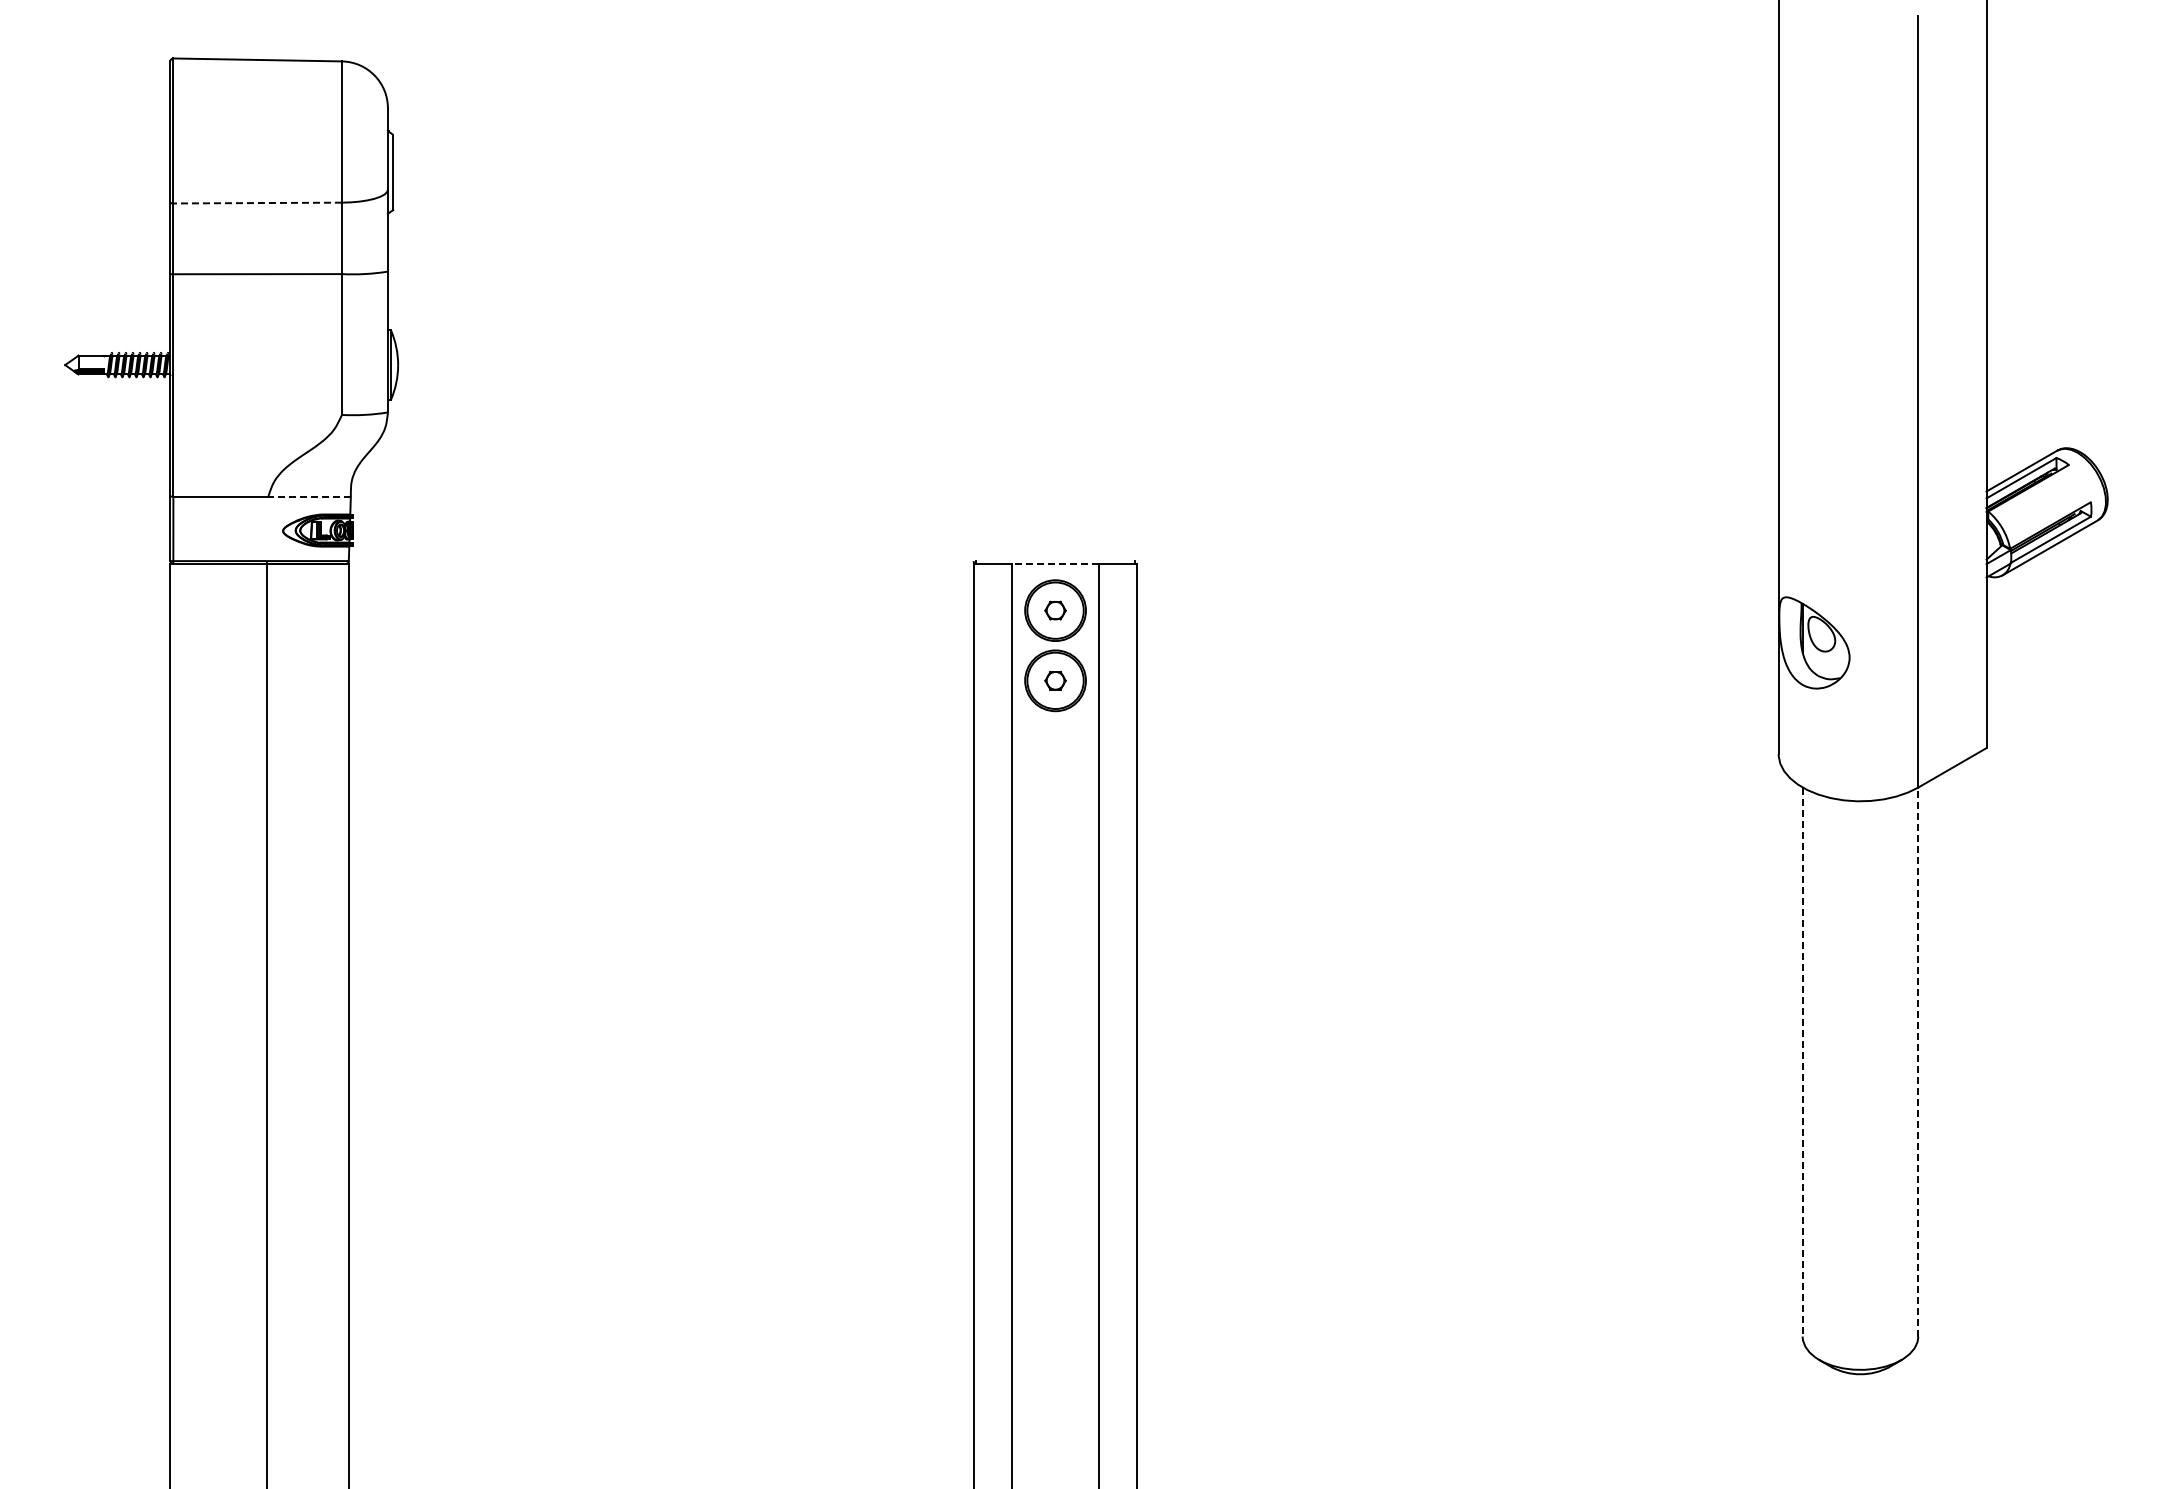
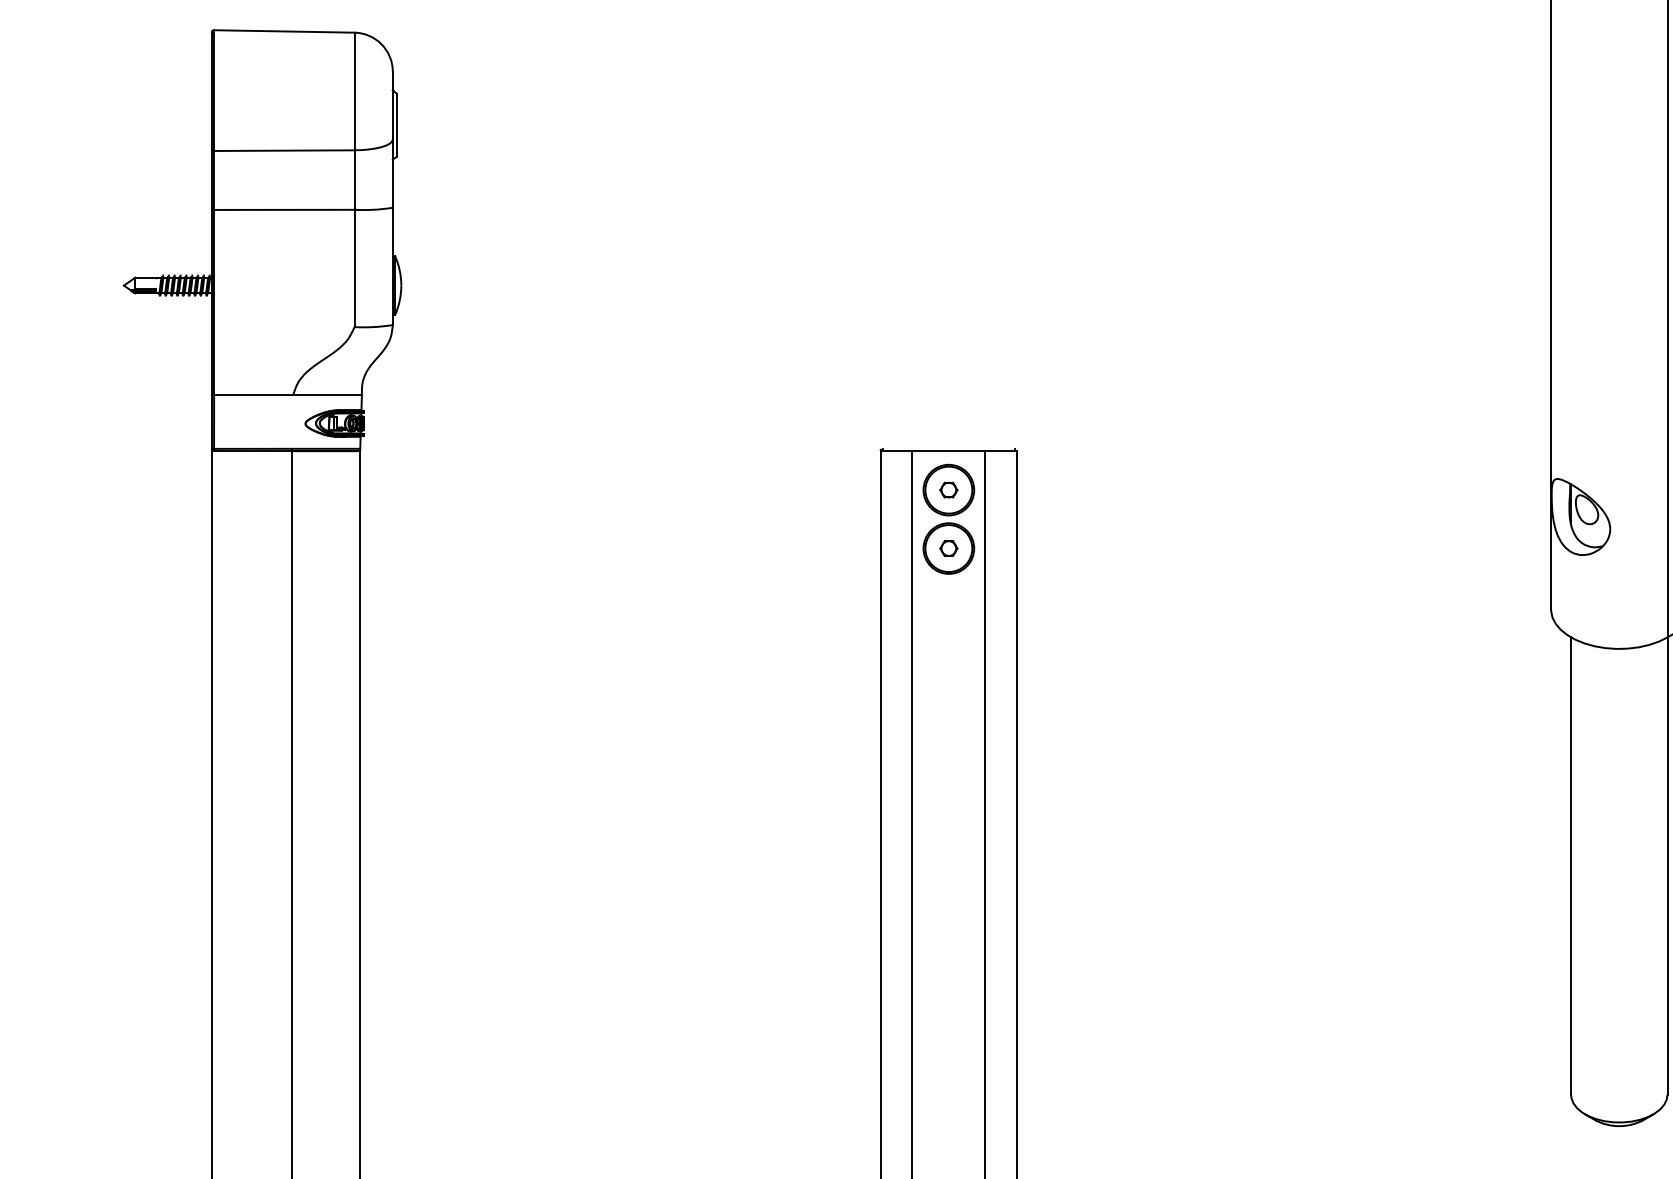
line: (257, 203) -> (284, 151), dashed -> solid
line: (309, 496) -> (327, 395), dashed -> solid
line: (1055, 563) -> (948, 450), dashed -> solid
line: (1802, 1062) -> (1571, 866), dashed -> solid
line: (1918, 1062) -> (1667, 866), dashed -> solid

